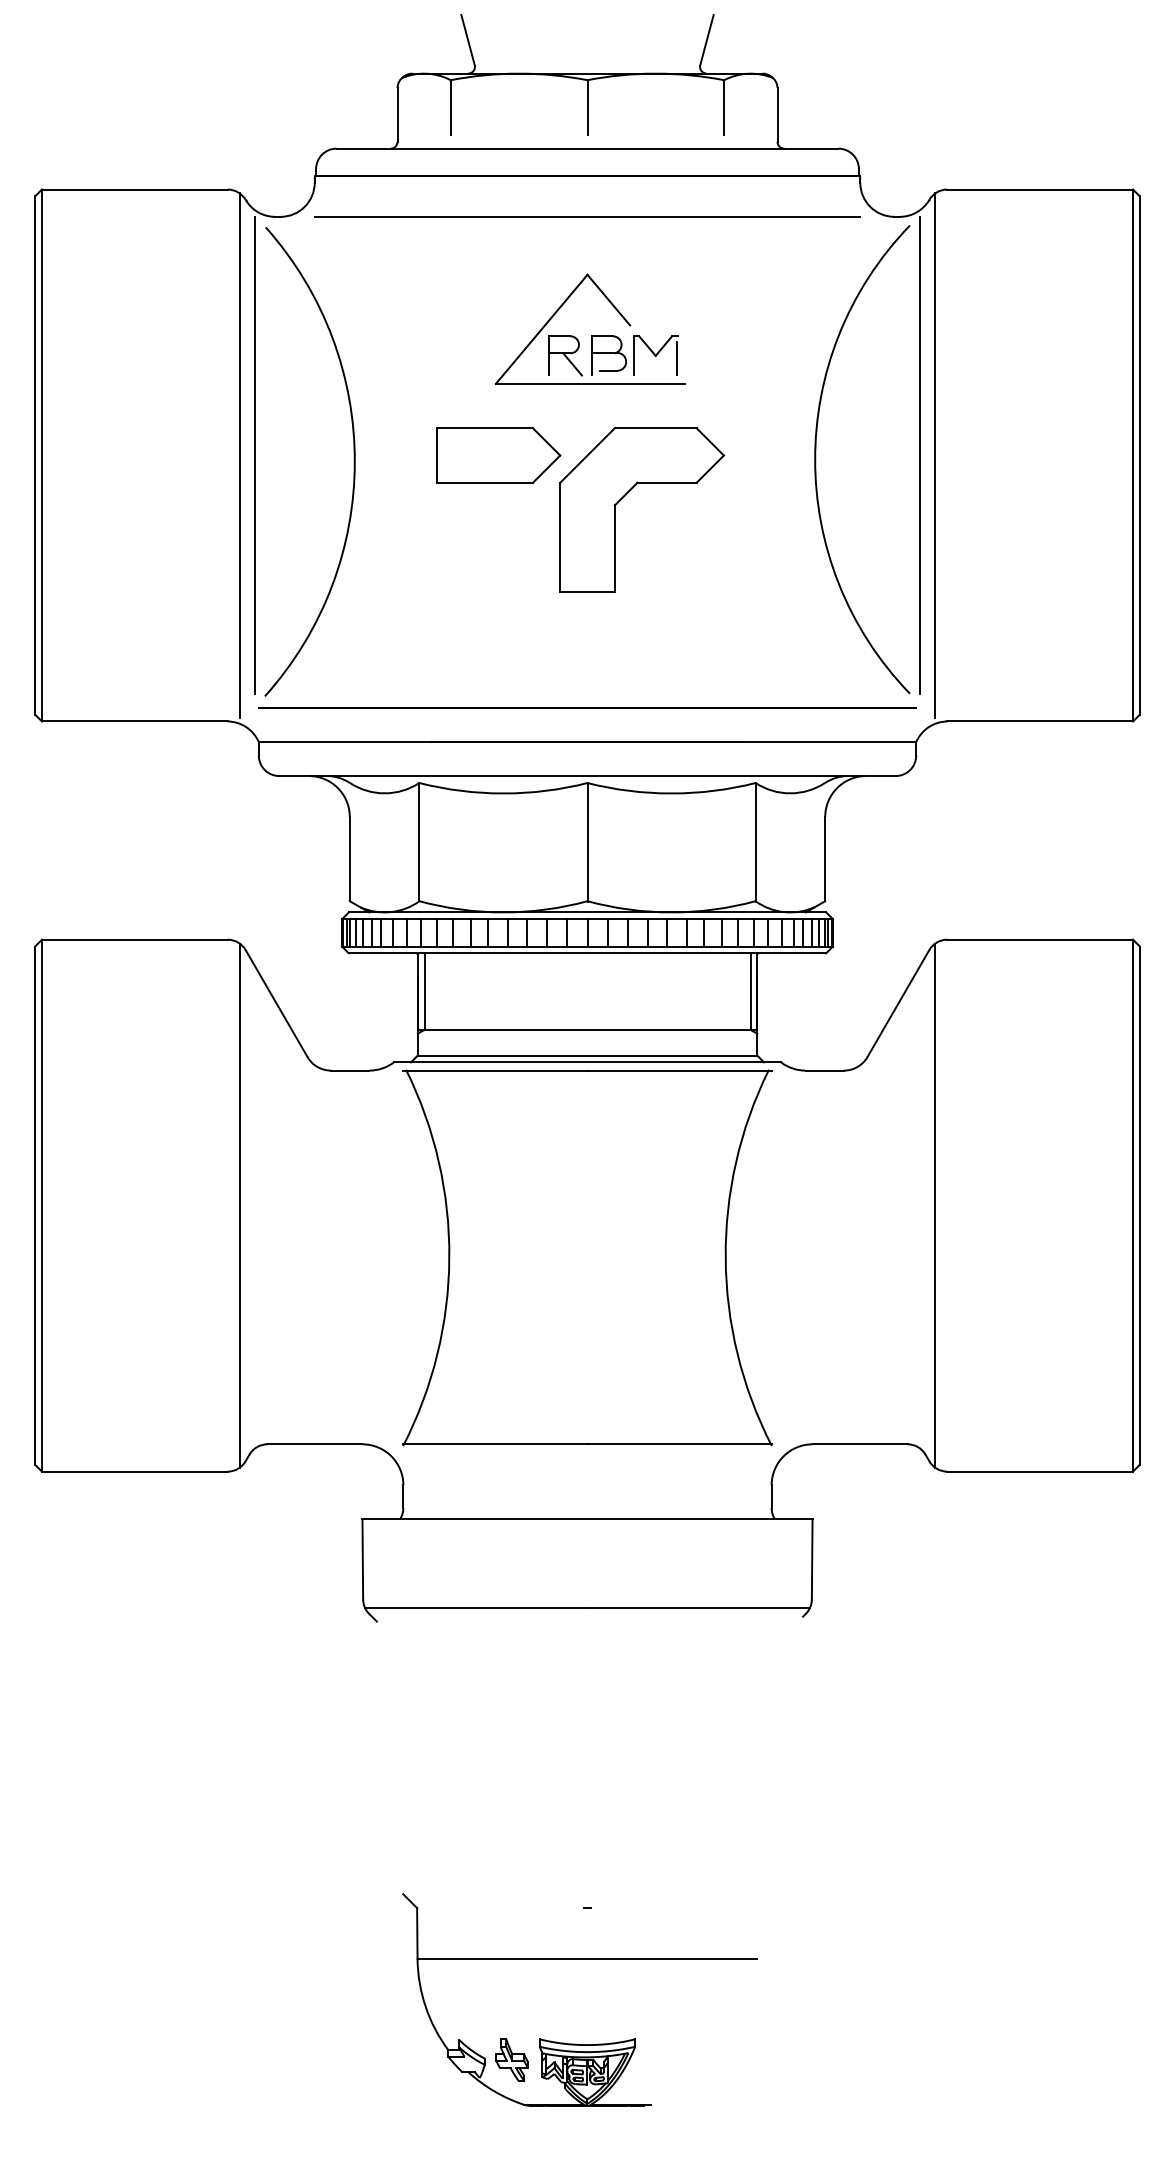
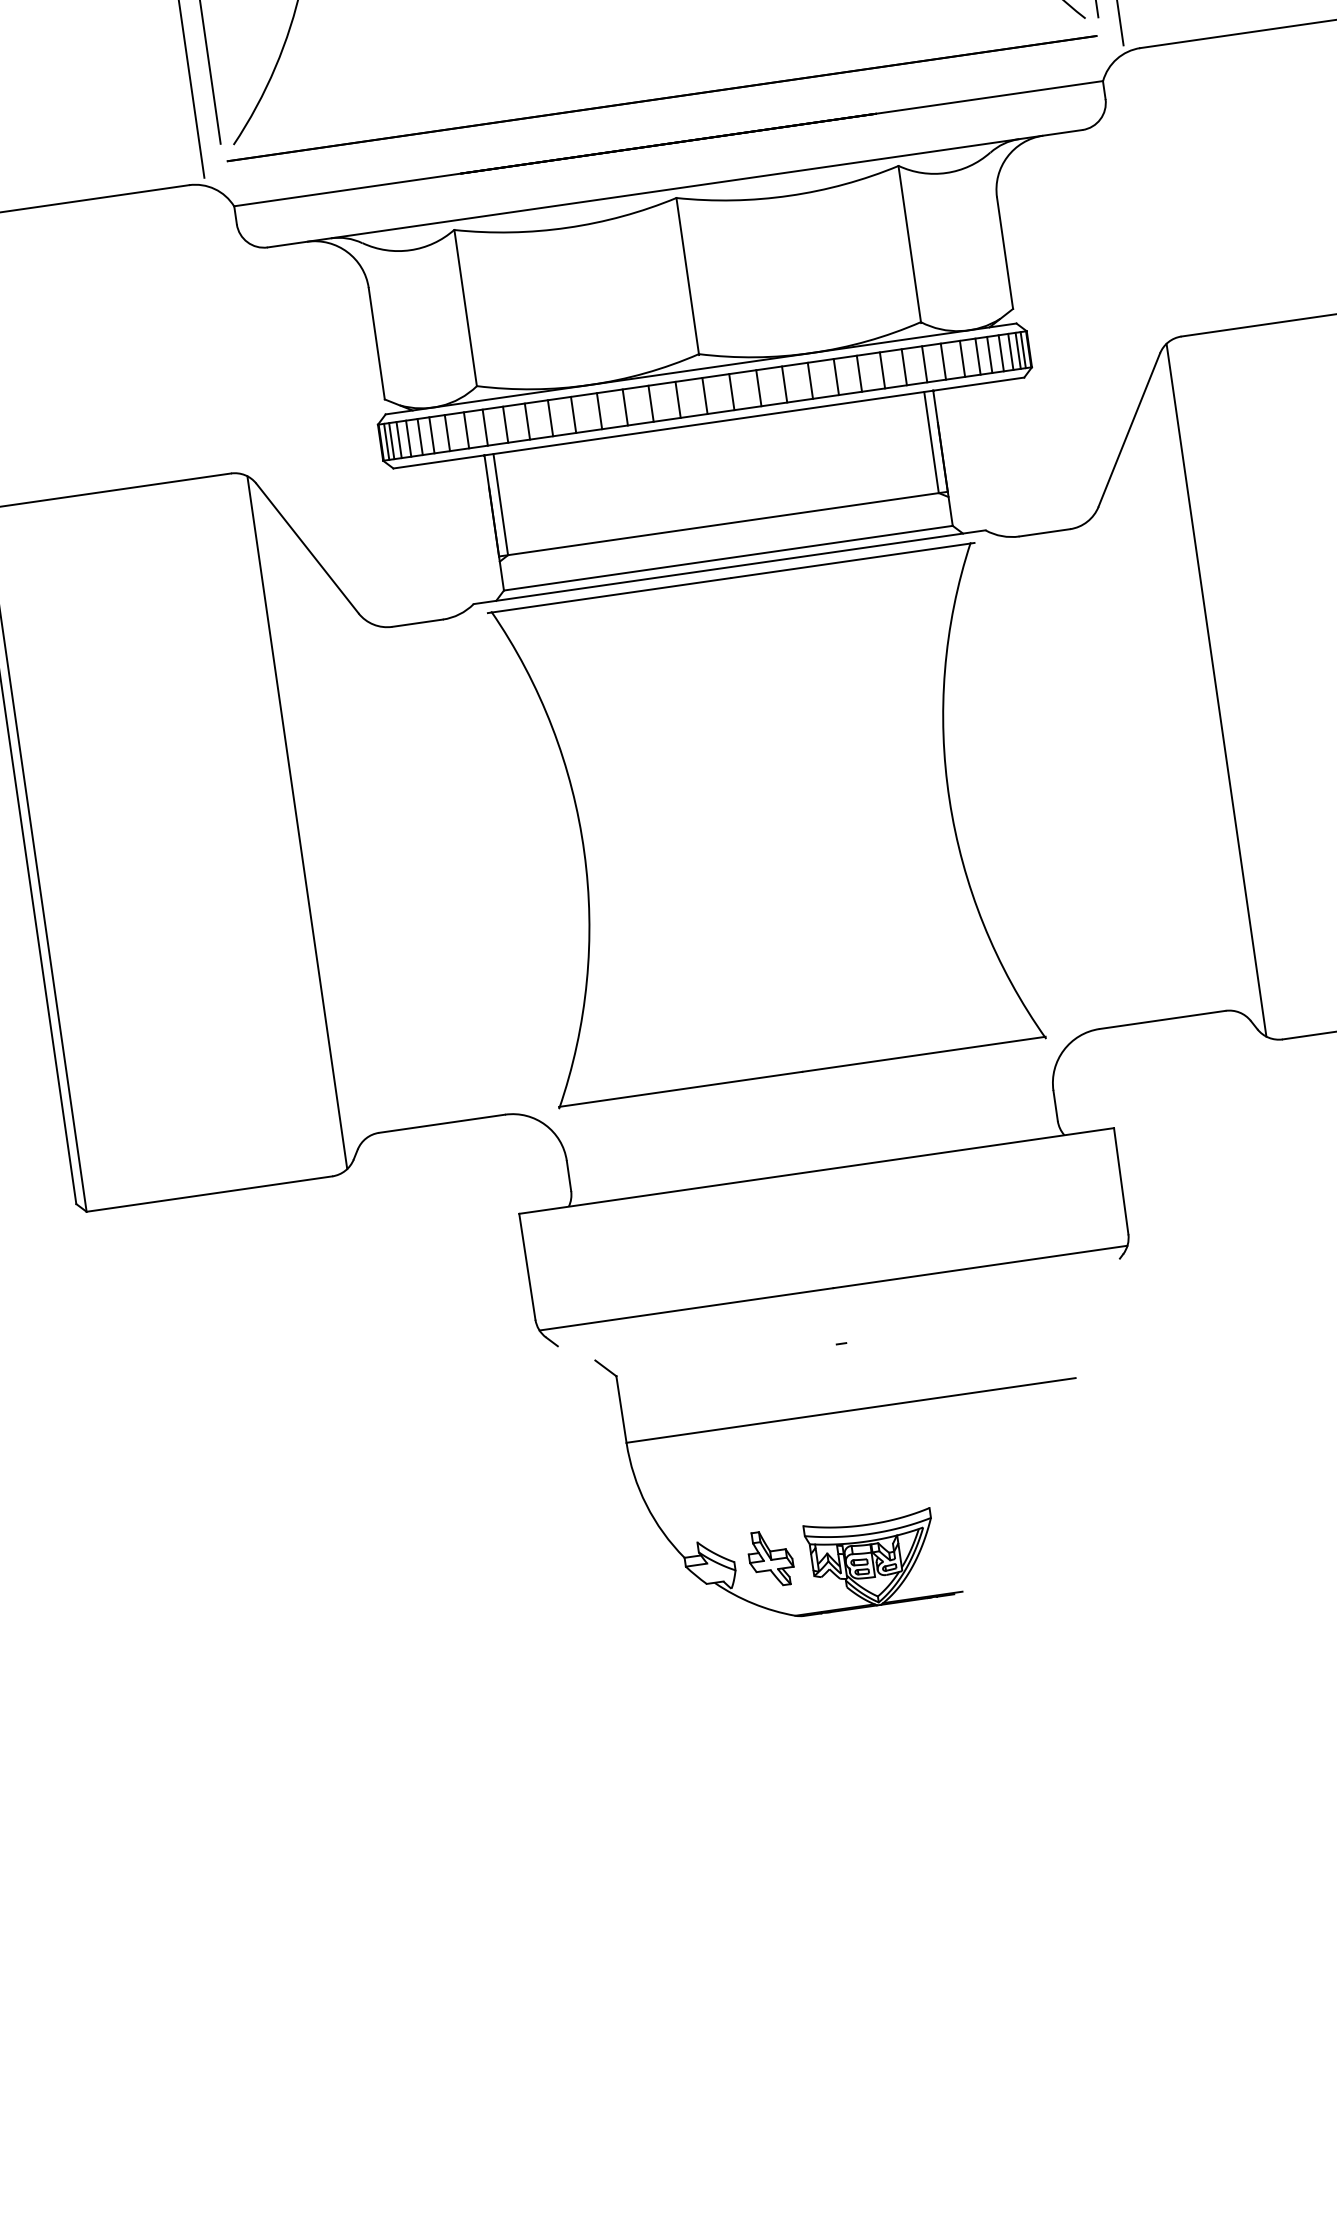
part: (579, 1959) -> (840, 1413), moved

